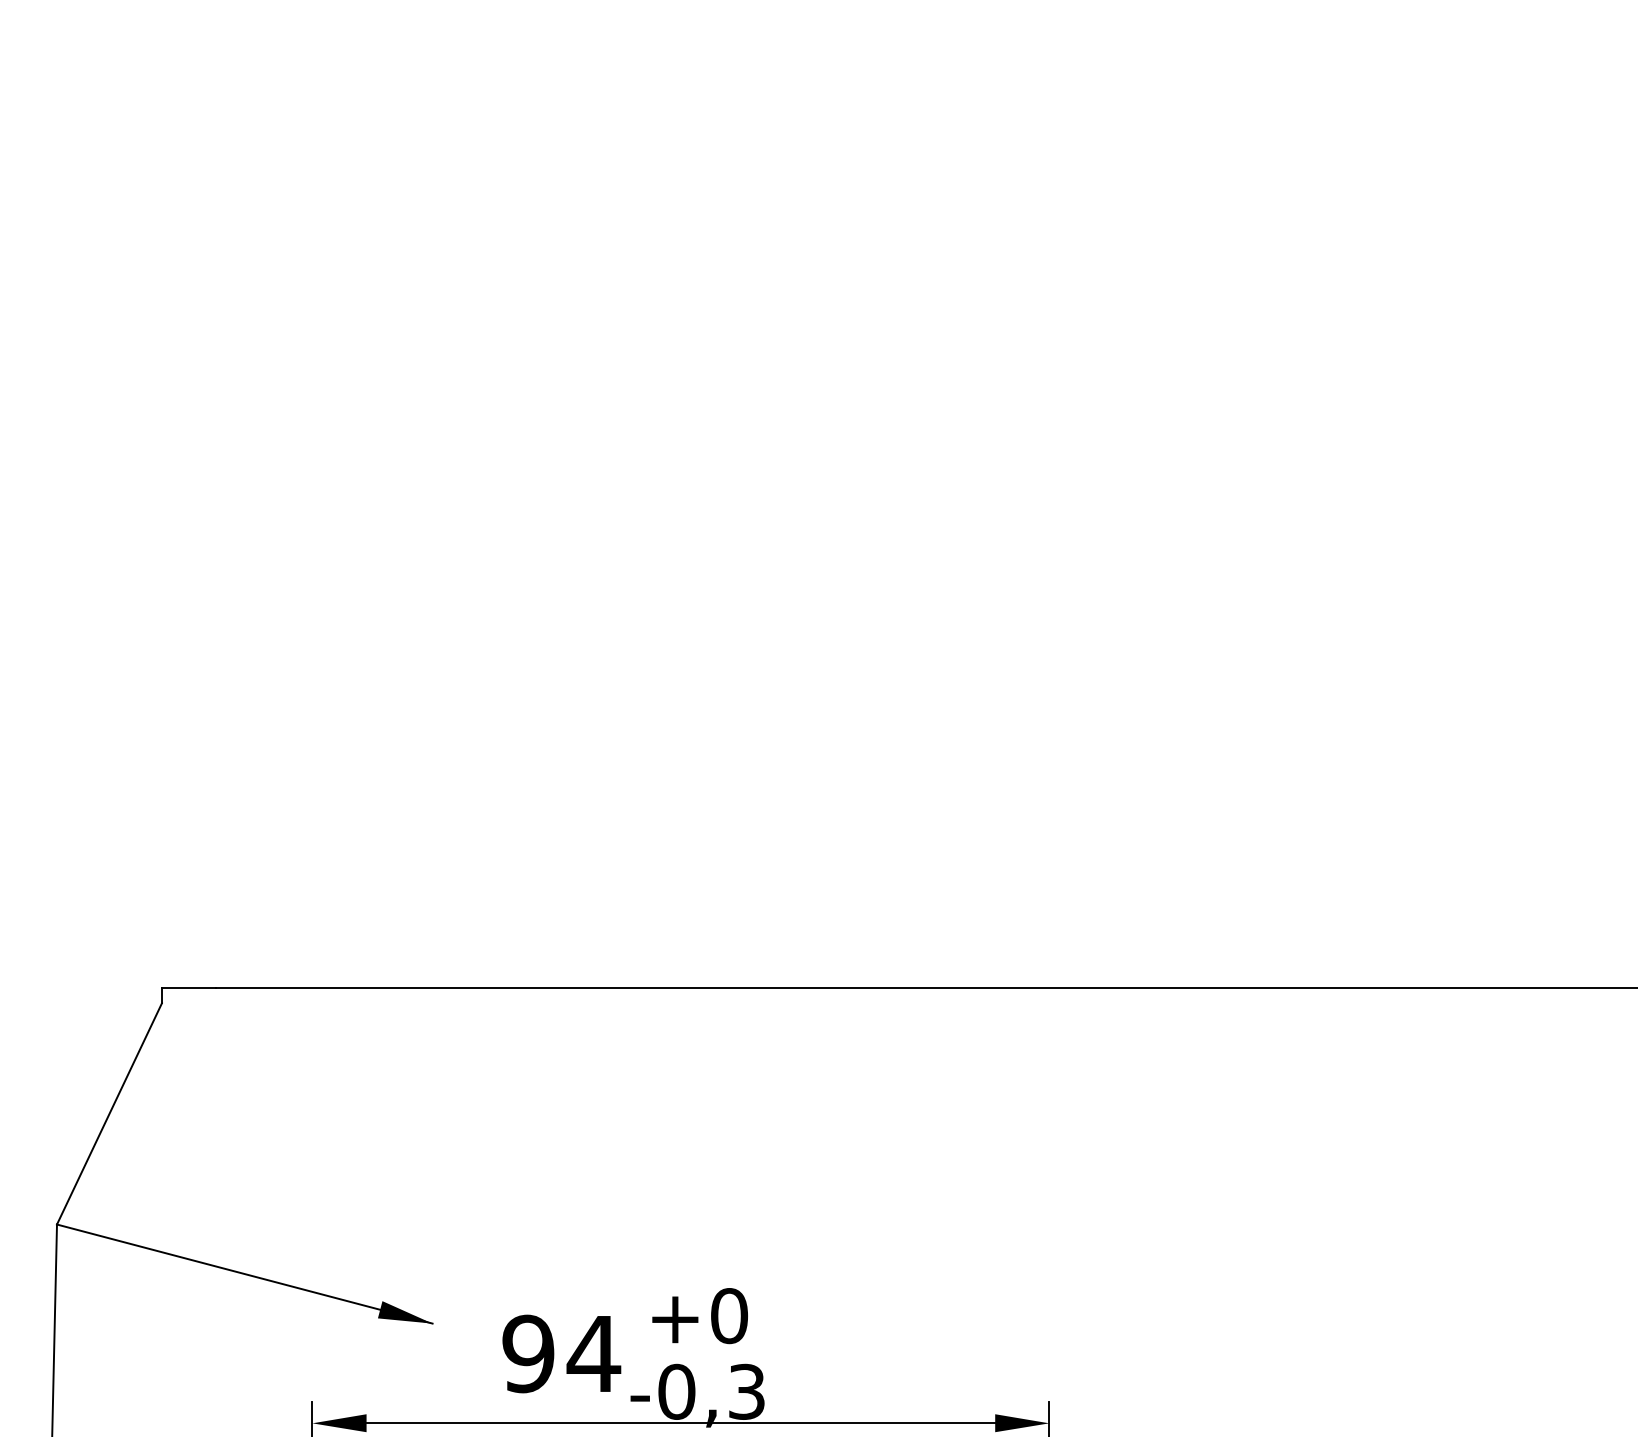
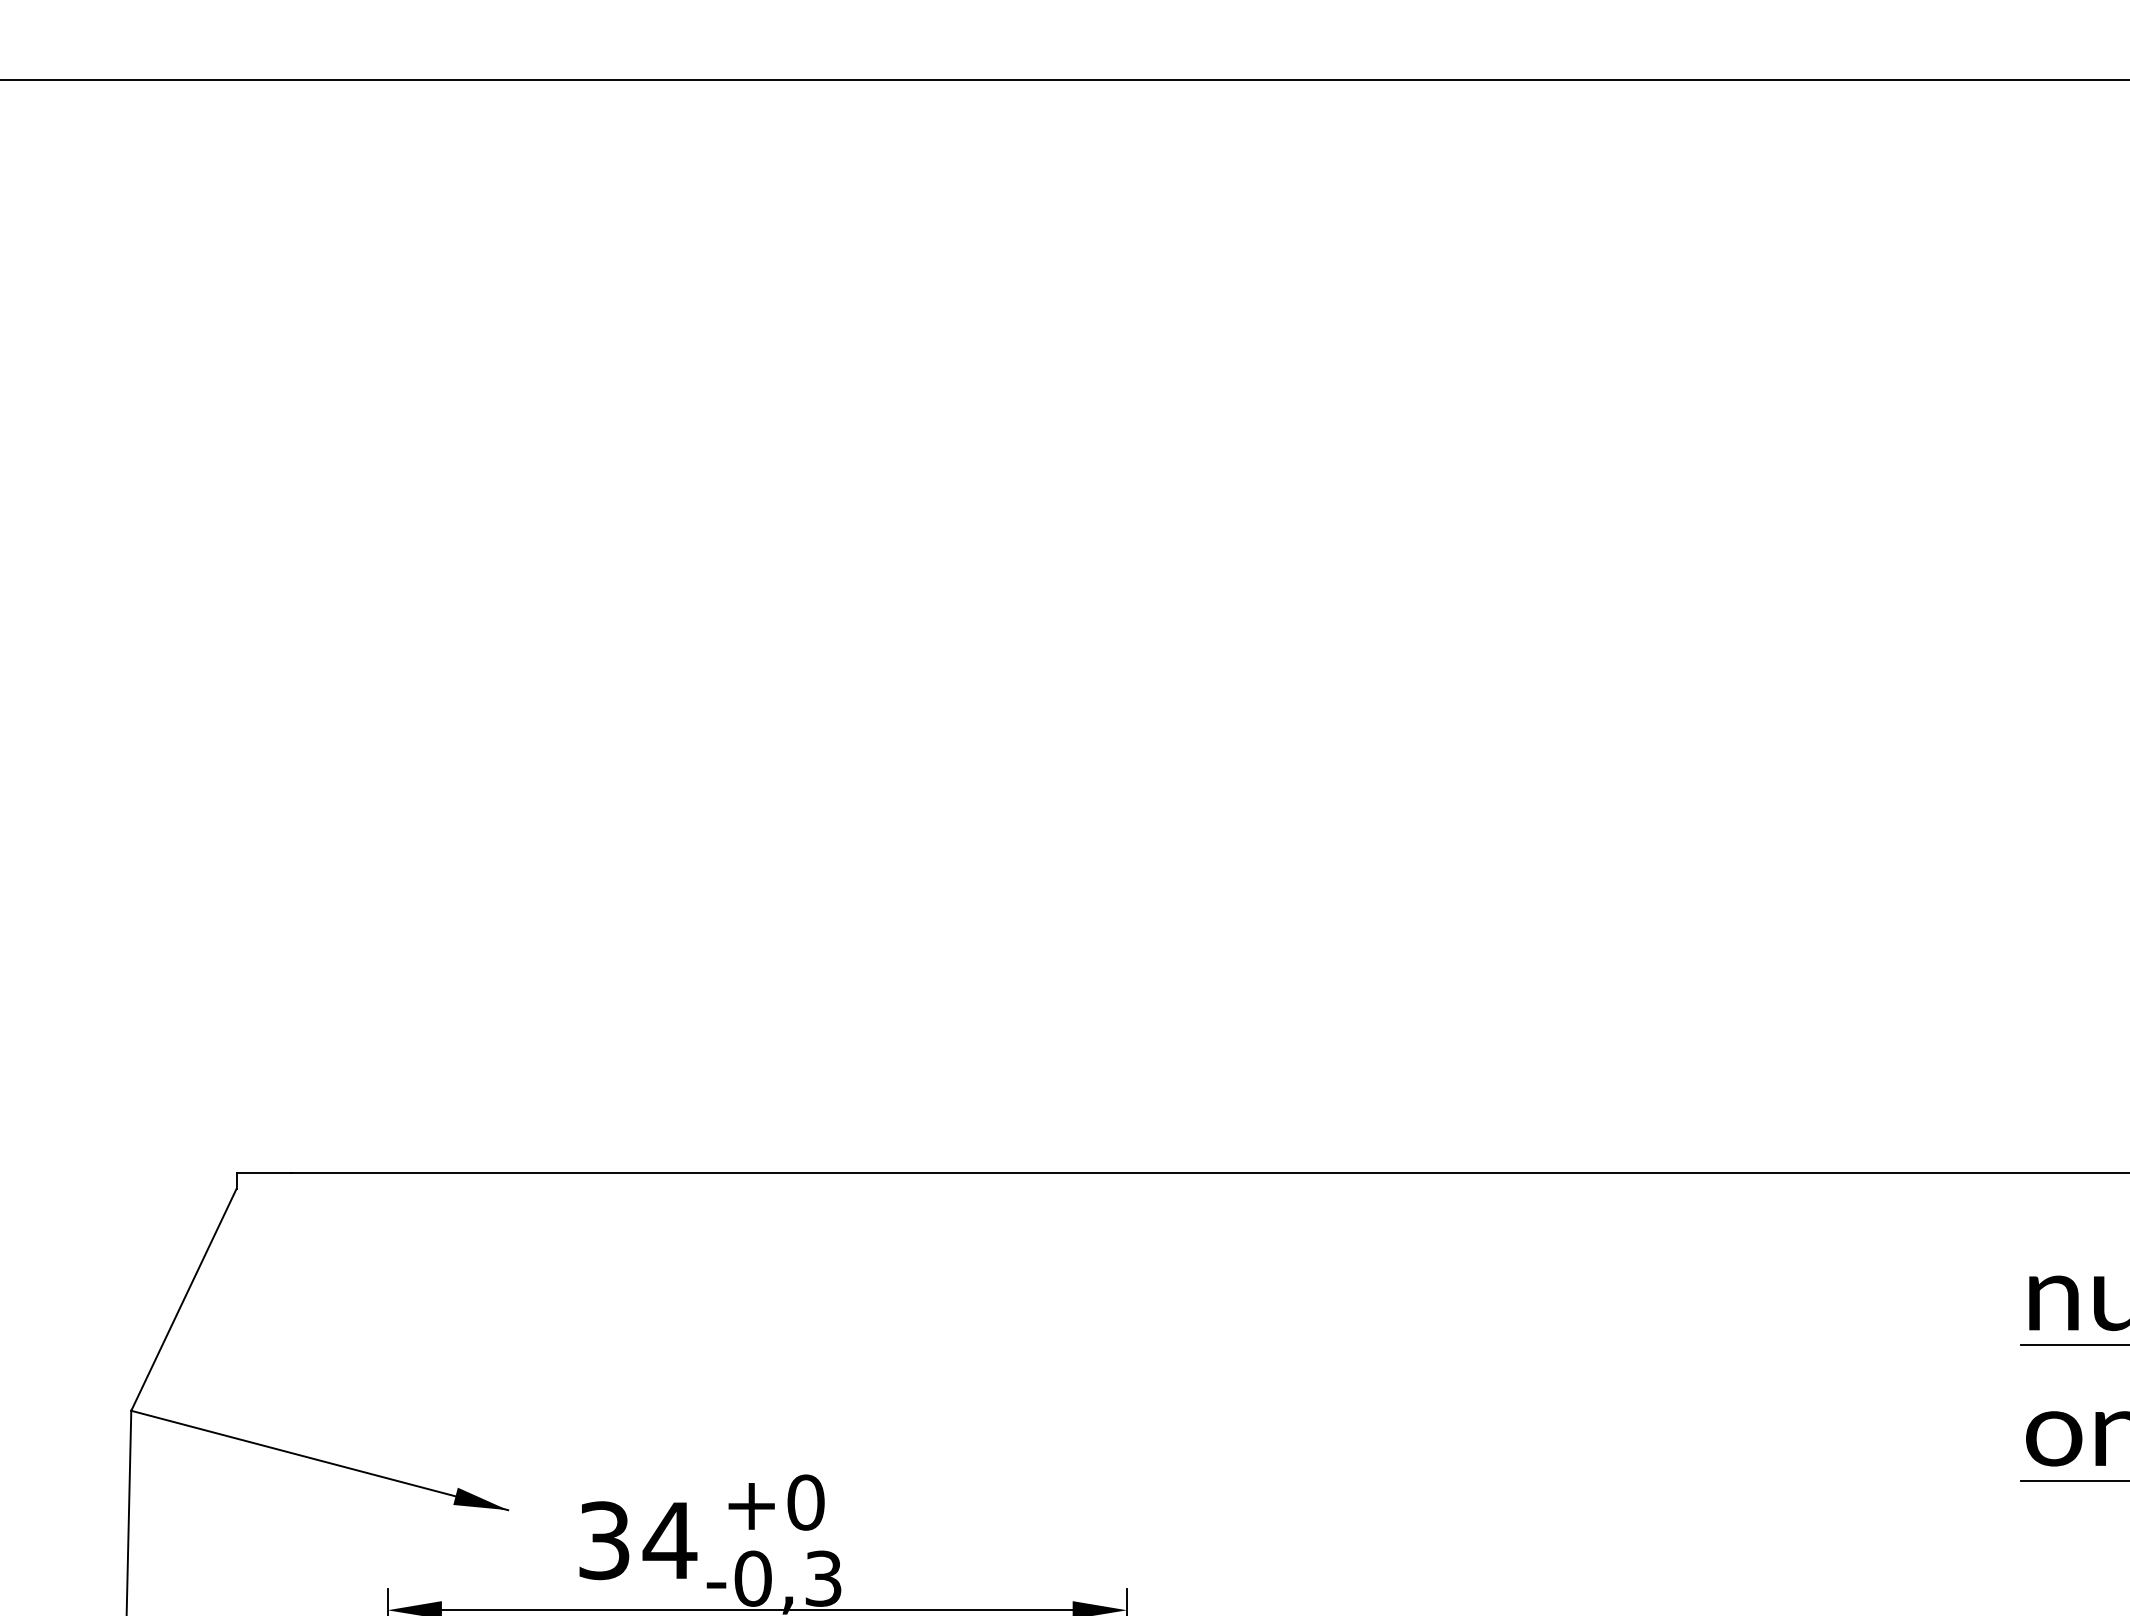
text: (528, 1353) -> (604, 1540), 94 -> 34

